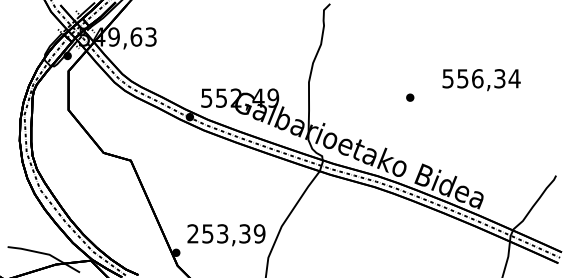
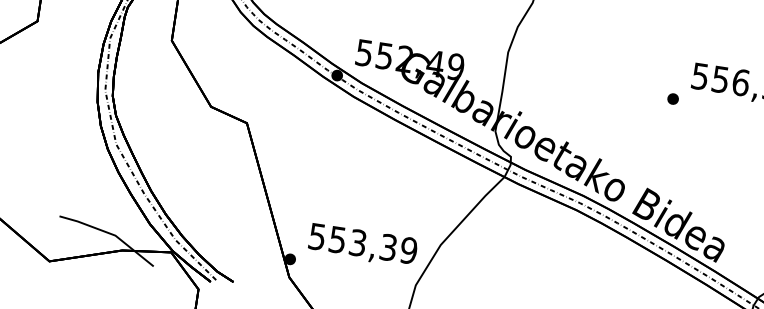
part: (410, 97) -> (673, 98), moved
text: (192, 233) -> (316, 236), 253,39 -> 553,39

